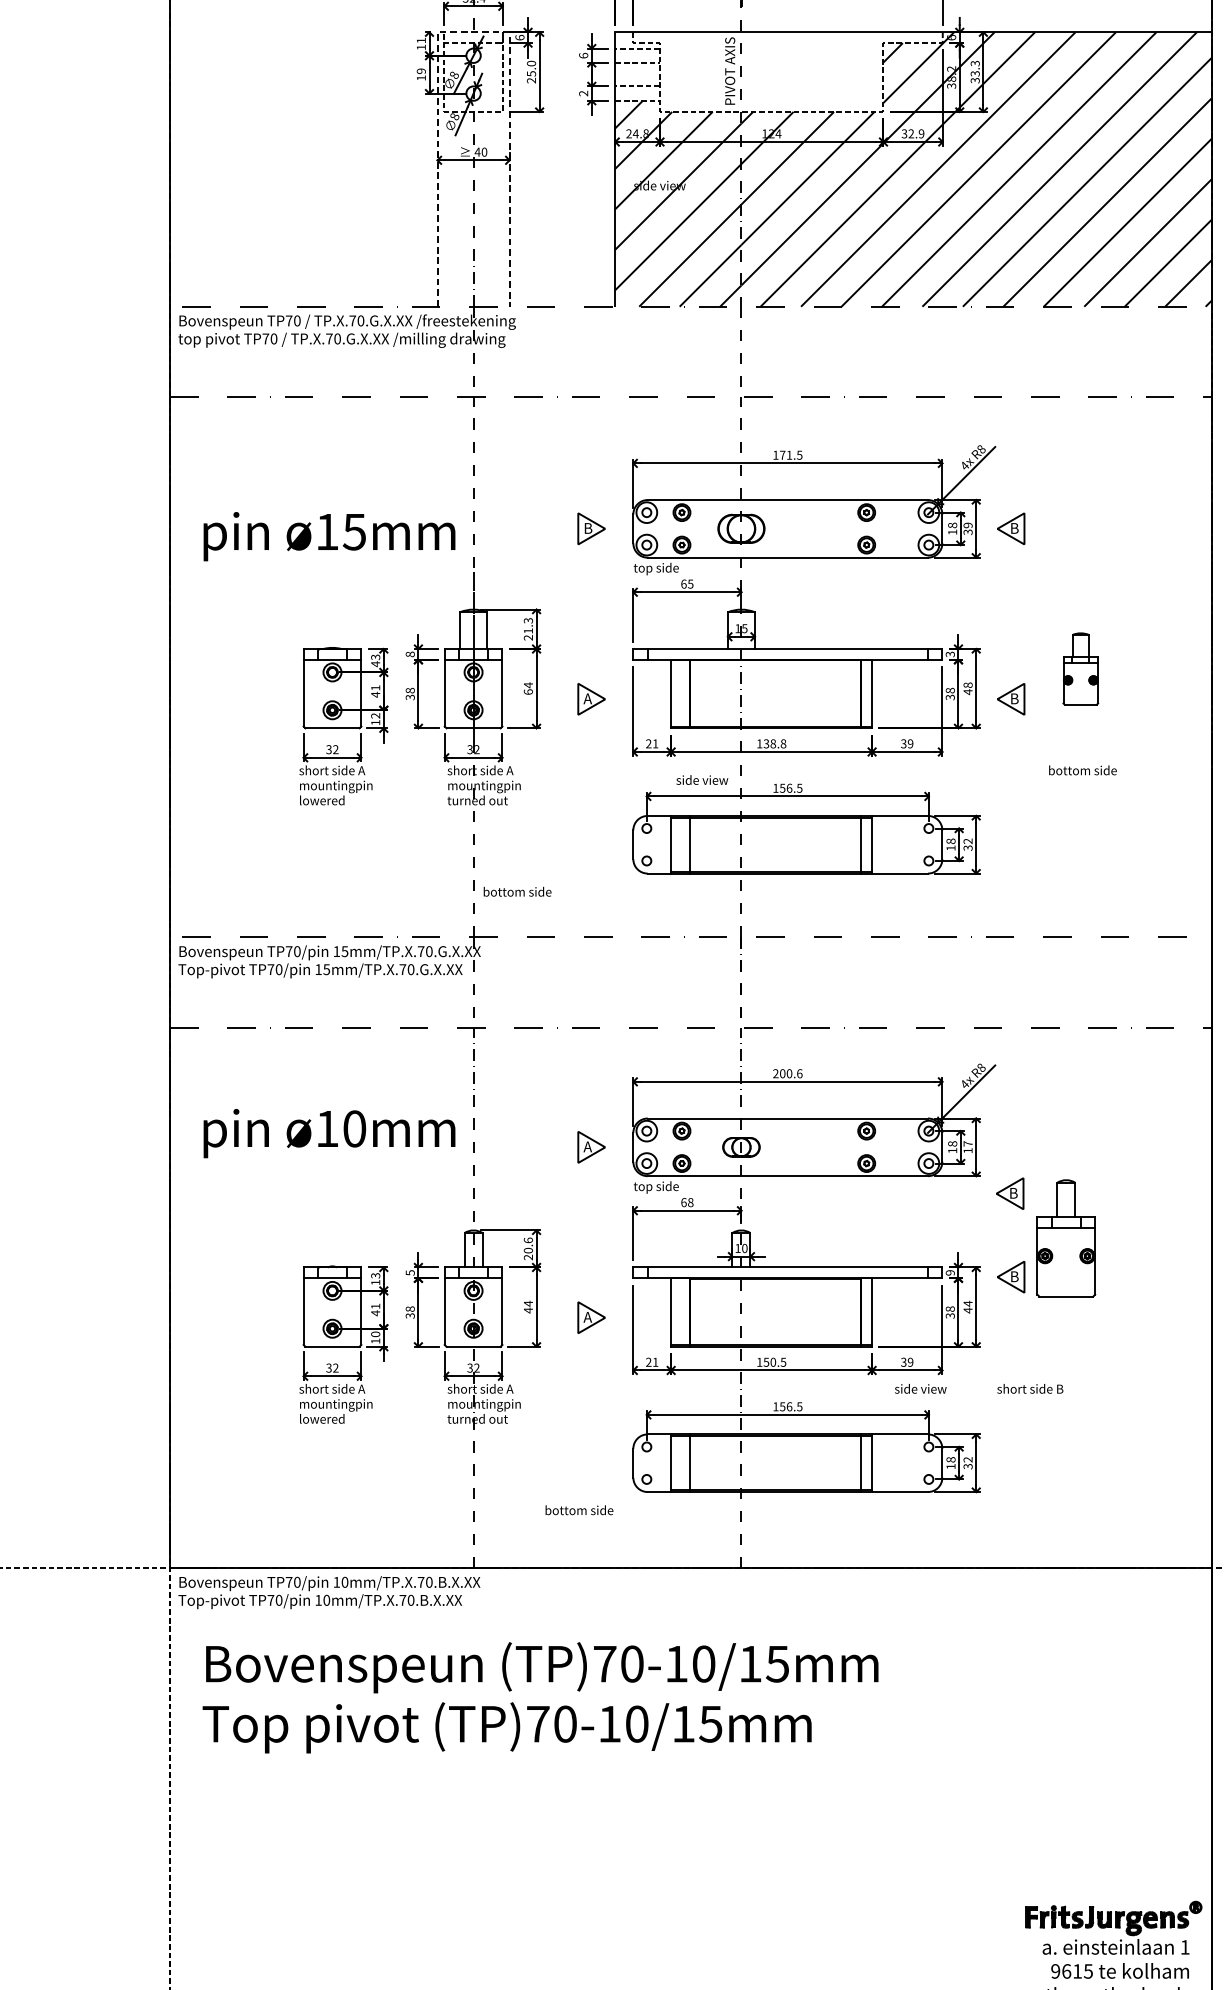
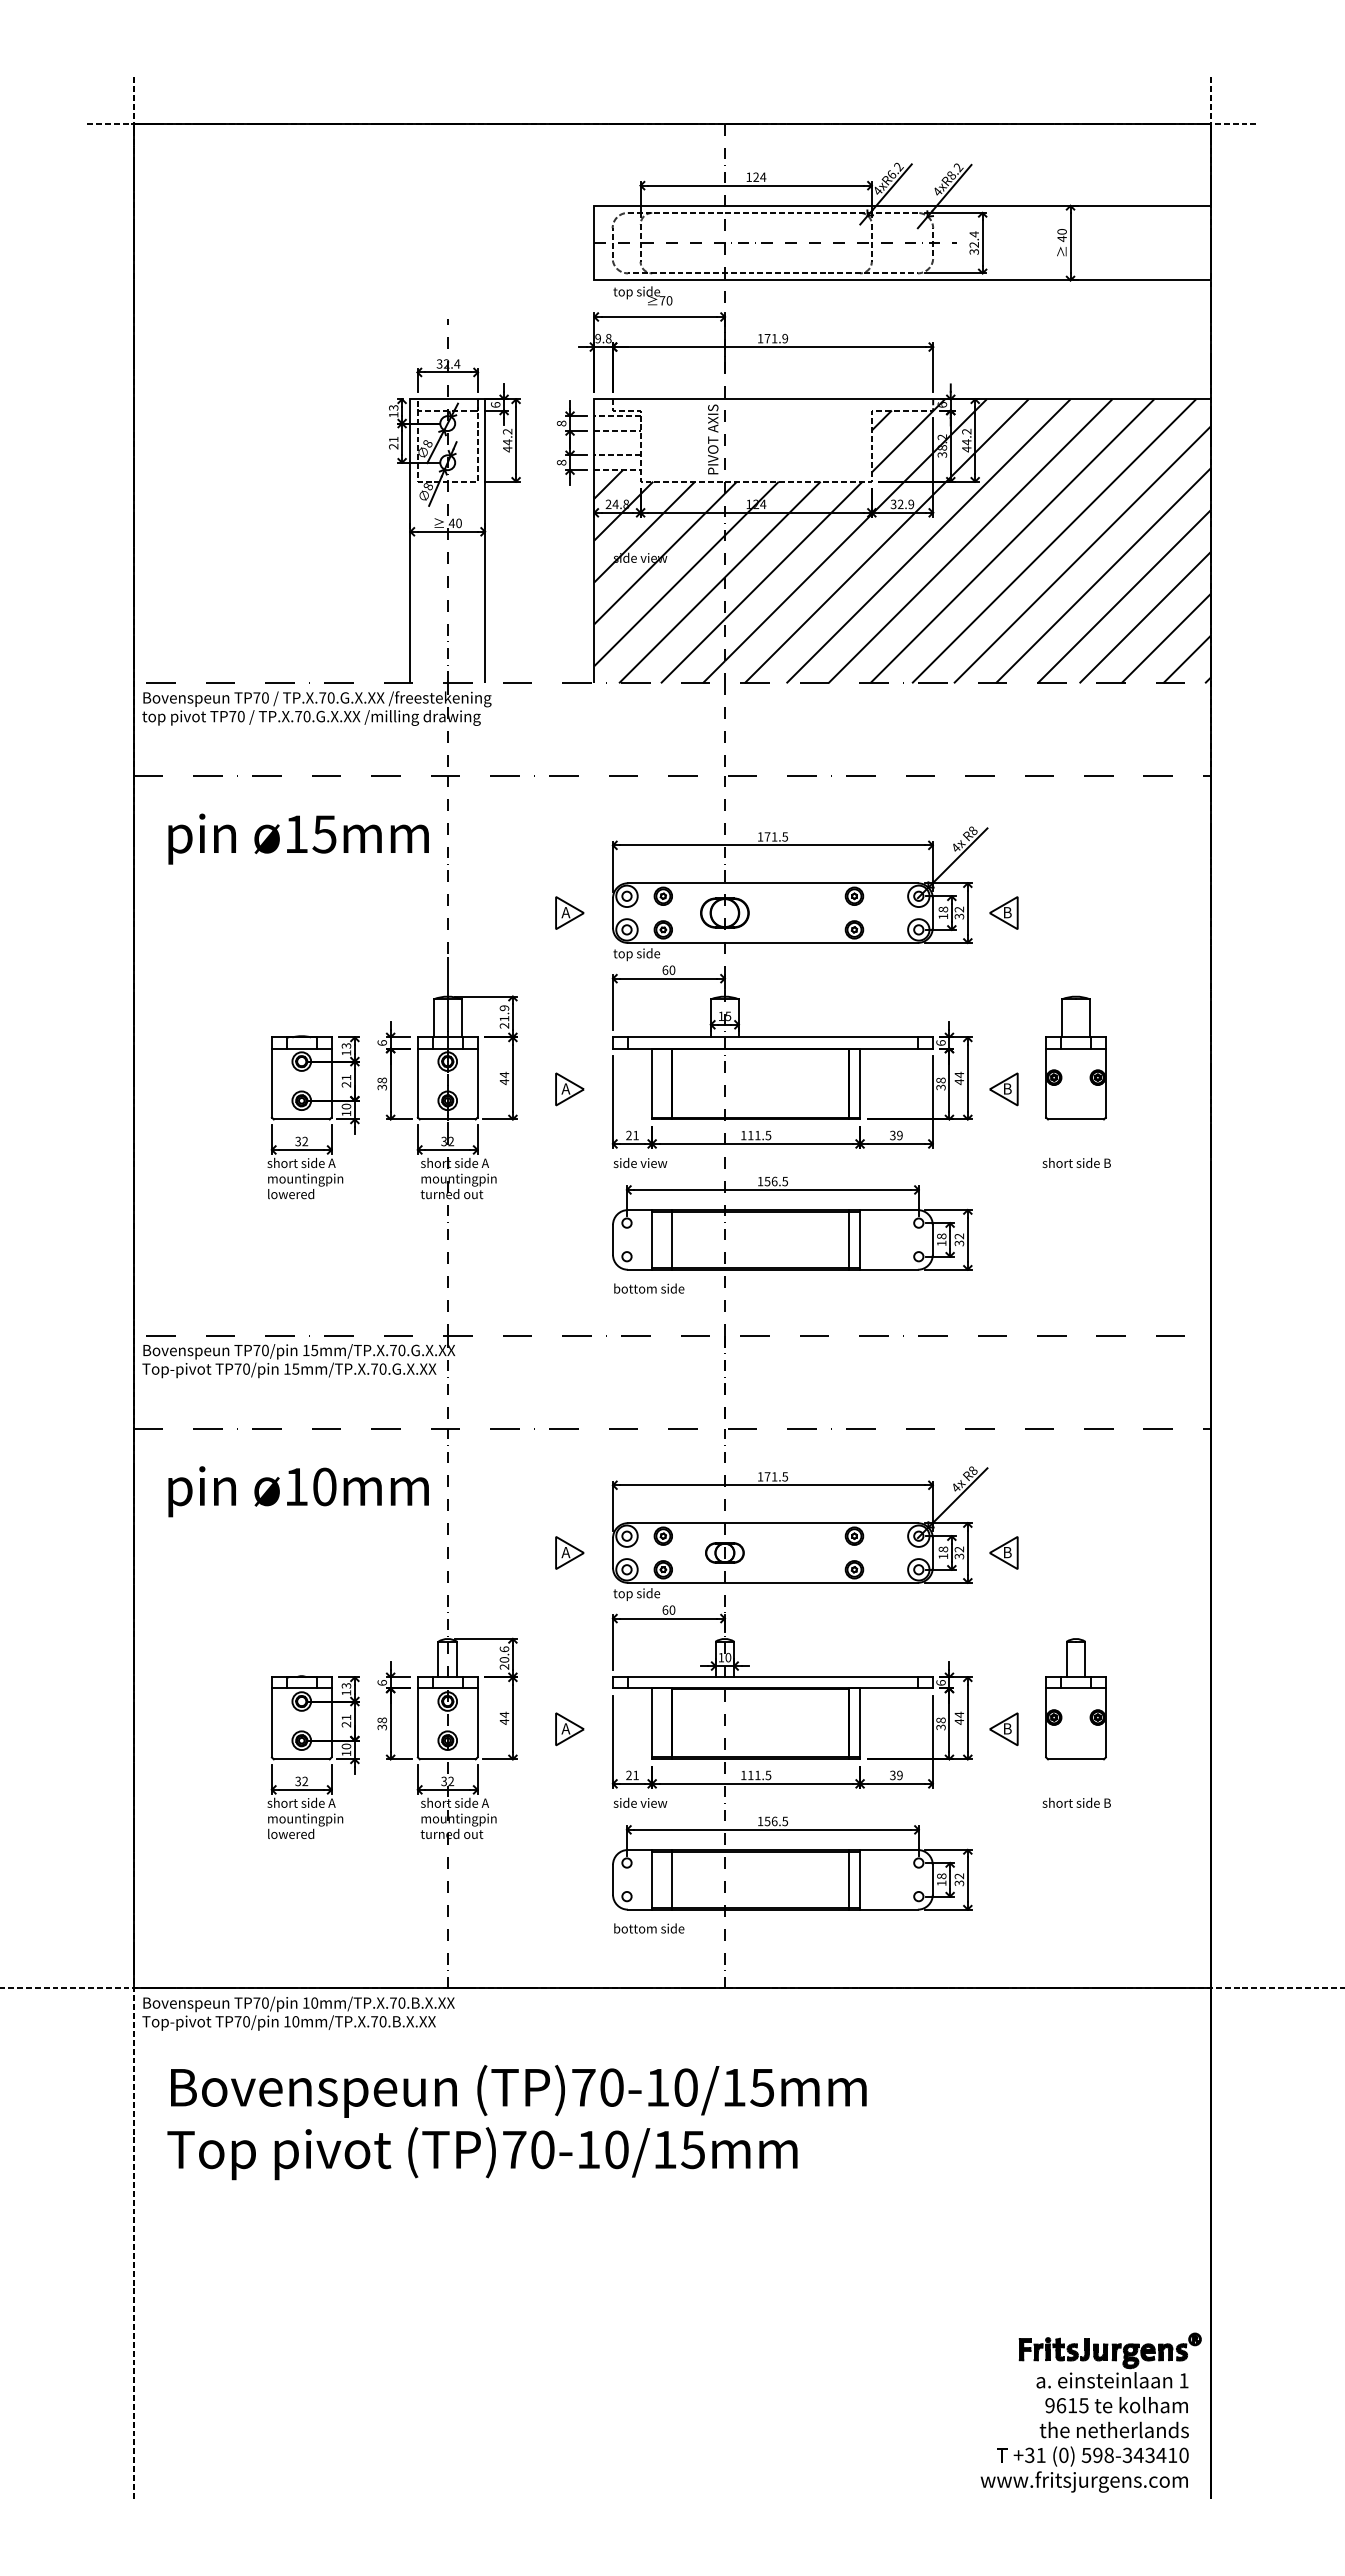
line: (474, 32) -> (448, 399), dashed -> solid
text: (421, 40) -> (393, 407), 11 -> 13
text: (583, 55) -> (561, 423), 6 -> 8
text: (531, 72) -> (507, 440), 25.0 -> 44.2
text: (974, 72) -> (966, 440), 33.3 -> 44.2
text: (421, 74) -> (393, 442), 19 -> 21
text: (583, 93) -> (561, 462), 2 -> 8
text: (968, 525) -> (959, 909), 39 -> 32
text: (587, 528) -> (565, 912), B -> A
text: (329, 536) -> (298, 838), moved
text: (690, 583) -> (672, 969), 65 -> 60
text: (528, 621) -> (504, 1008), 21.3 -> 21.9
text: (409, 653) -> (381, 1042), 8 -> 6
text: (949, 653) -> (940, 1042), 3 -> 6
text: (375, 664) -> (346, 1053), 43 -> 13
part: (1080, 668) -> (1075, 1057), size x1.67
text: (968, 684) -> (959, 1074), 48 -> 44
text: (528, 692) -> (504, 1082), 64 -> 44
text: (375, 694) -> (346, 1084), 41 -> 21
text: (375, 715) -> (346, 1106), 12 -> 10
text: (774, 743) -> (759, 1135), 138.8 -> 111.5
text: (1082, 769) -> (1077, 1162), bottom side -> short side B
text: (702, 779) -> (640, 1162), moved
text: (517, 891) -> (649, 1288), moved
text: (787, 1073) -> (772, 1476), 200.6 -> 171.5
text: (329, 1133) -> (298, 1491), moved
text: (968, 1146) -> (959, 1552), 17 -> 32
part: (1009, 1193) -> (1003, 1552), moved
text: (690, 1202) -> (672, 1610), 68 -> 60
part: (1065, 1238) -> (1075, 1699), moved
text: (409, 1272) -> (381, 1682), 5 -> 6
text: (949, 1272) -> (940, 1682), 9 -> 6
part: (1010, 1277) -> (1003, 1729), moved
text: (375, 1313) -> (346, 1724), 41 -> 21
text: (770, 1362) -> (754, 1775), 150.5 -> 111.5
text: (920, 1388) -> (640, 1802), moved
text: (1030, 1388) -> (1076, 1802), moved
text: (579, 1510) -> (649, 1928), moved

